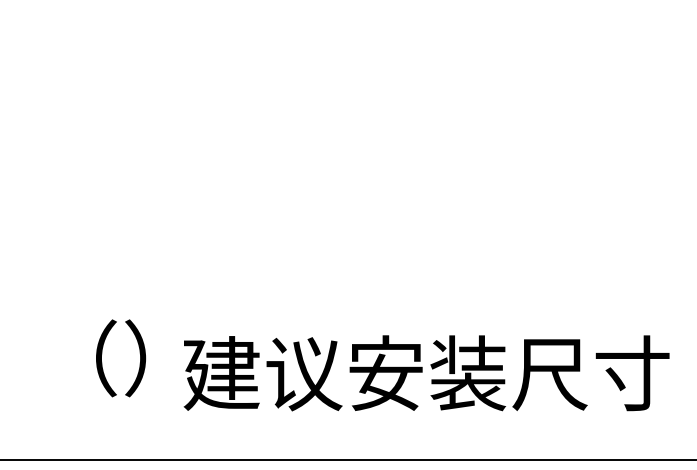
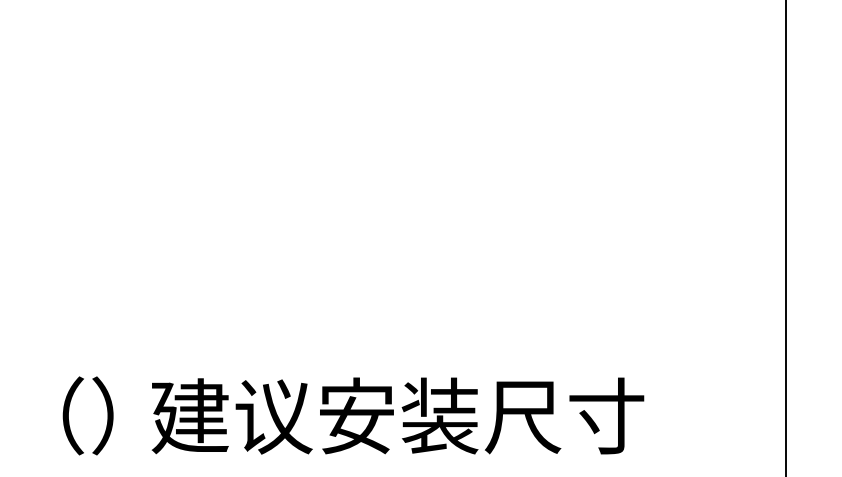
text: (120, 357) -> (87, 415), moved

